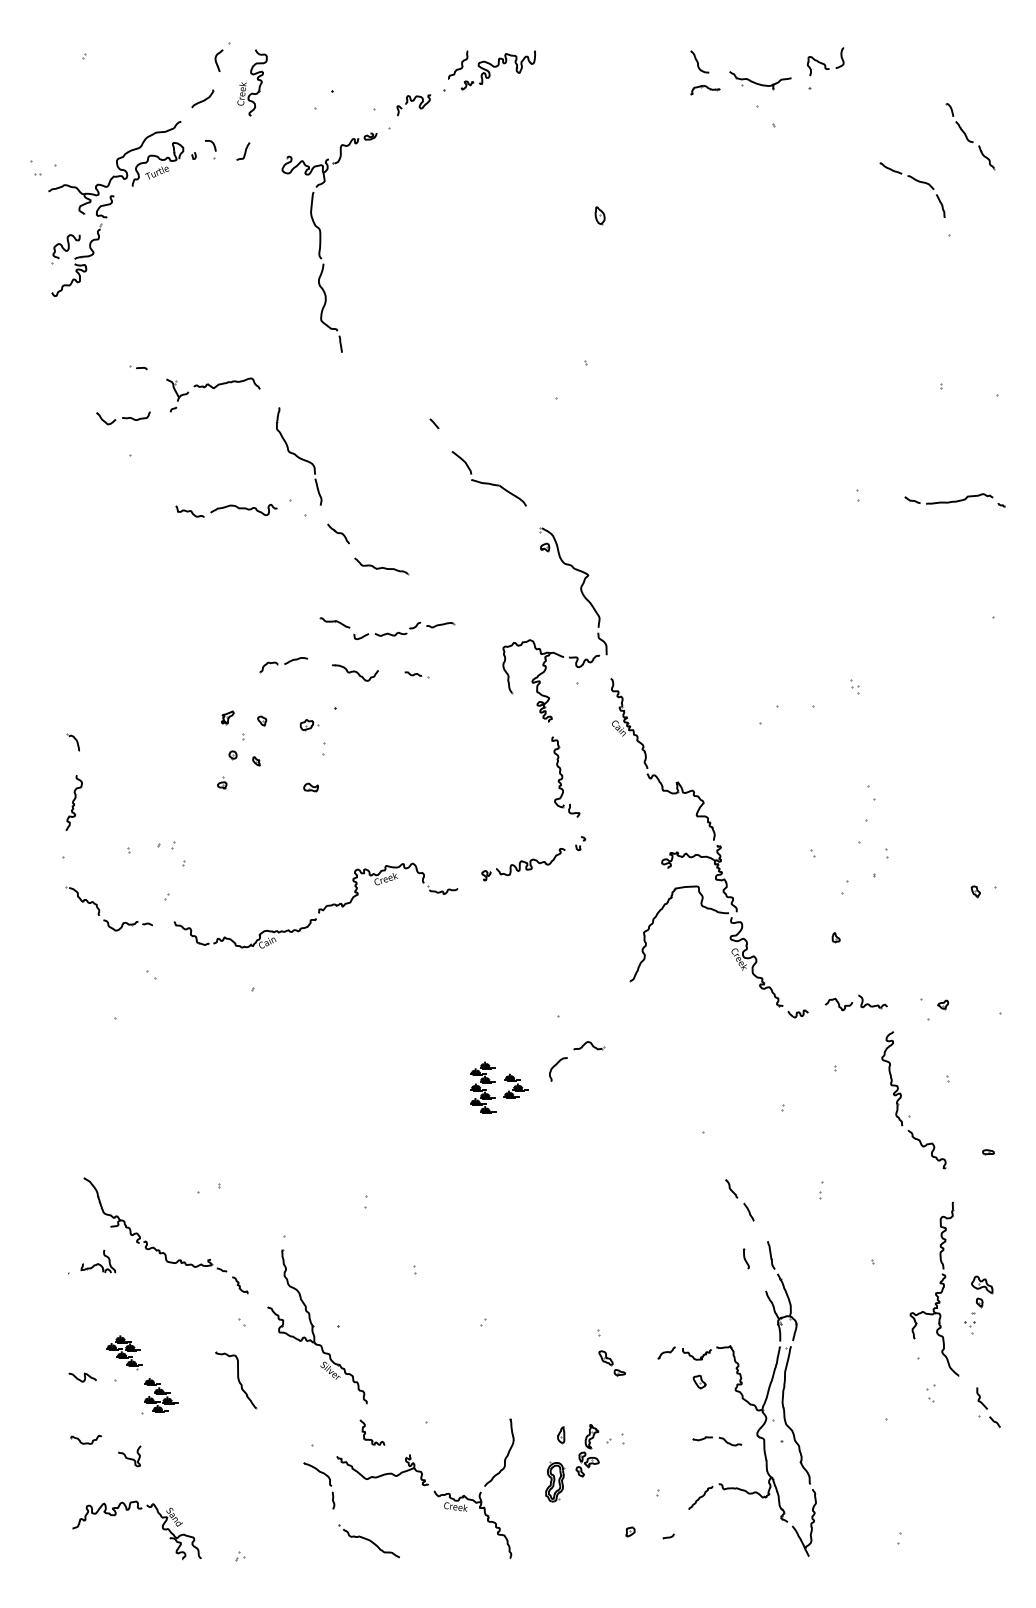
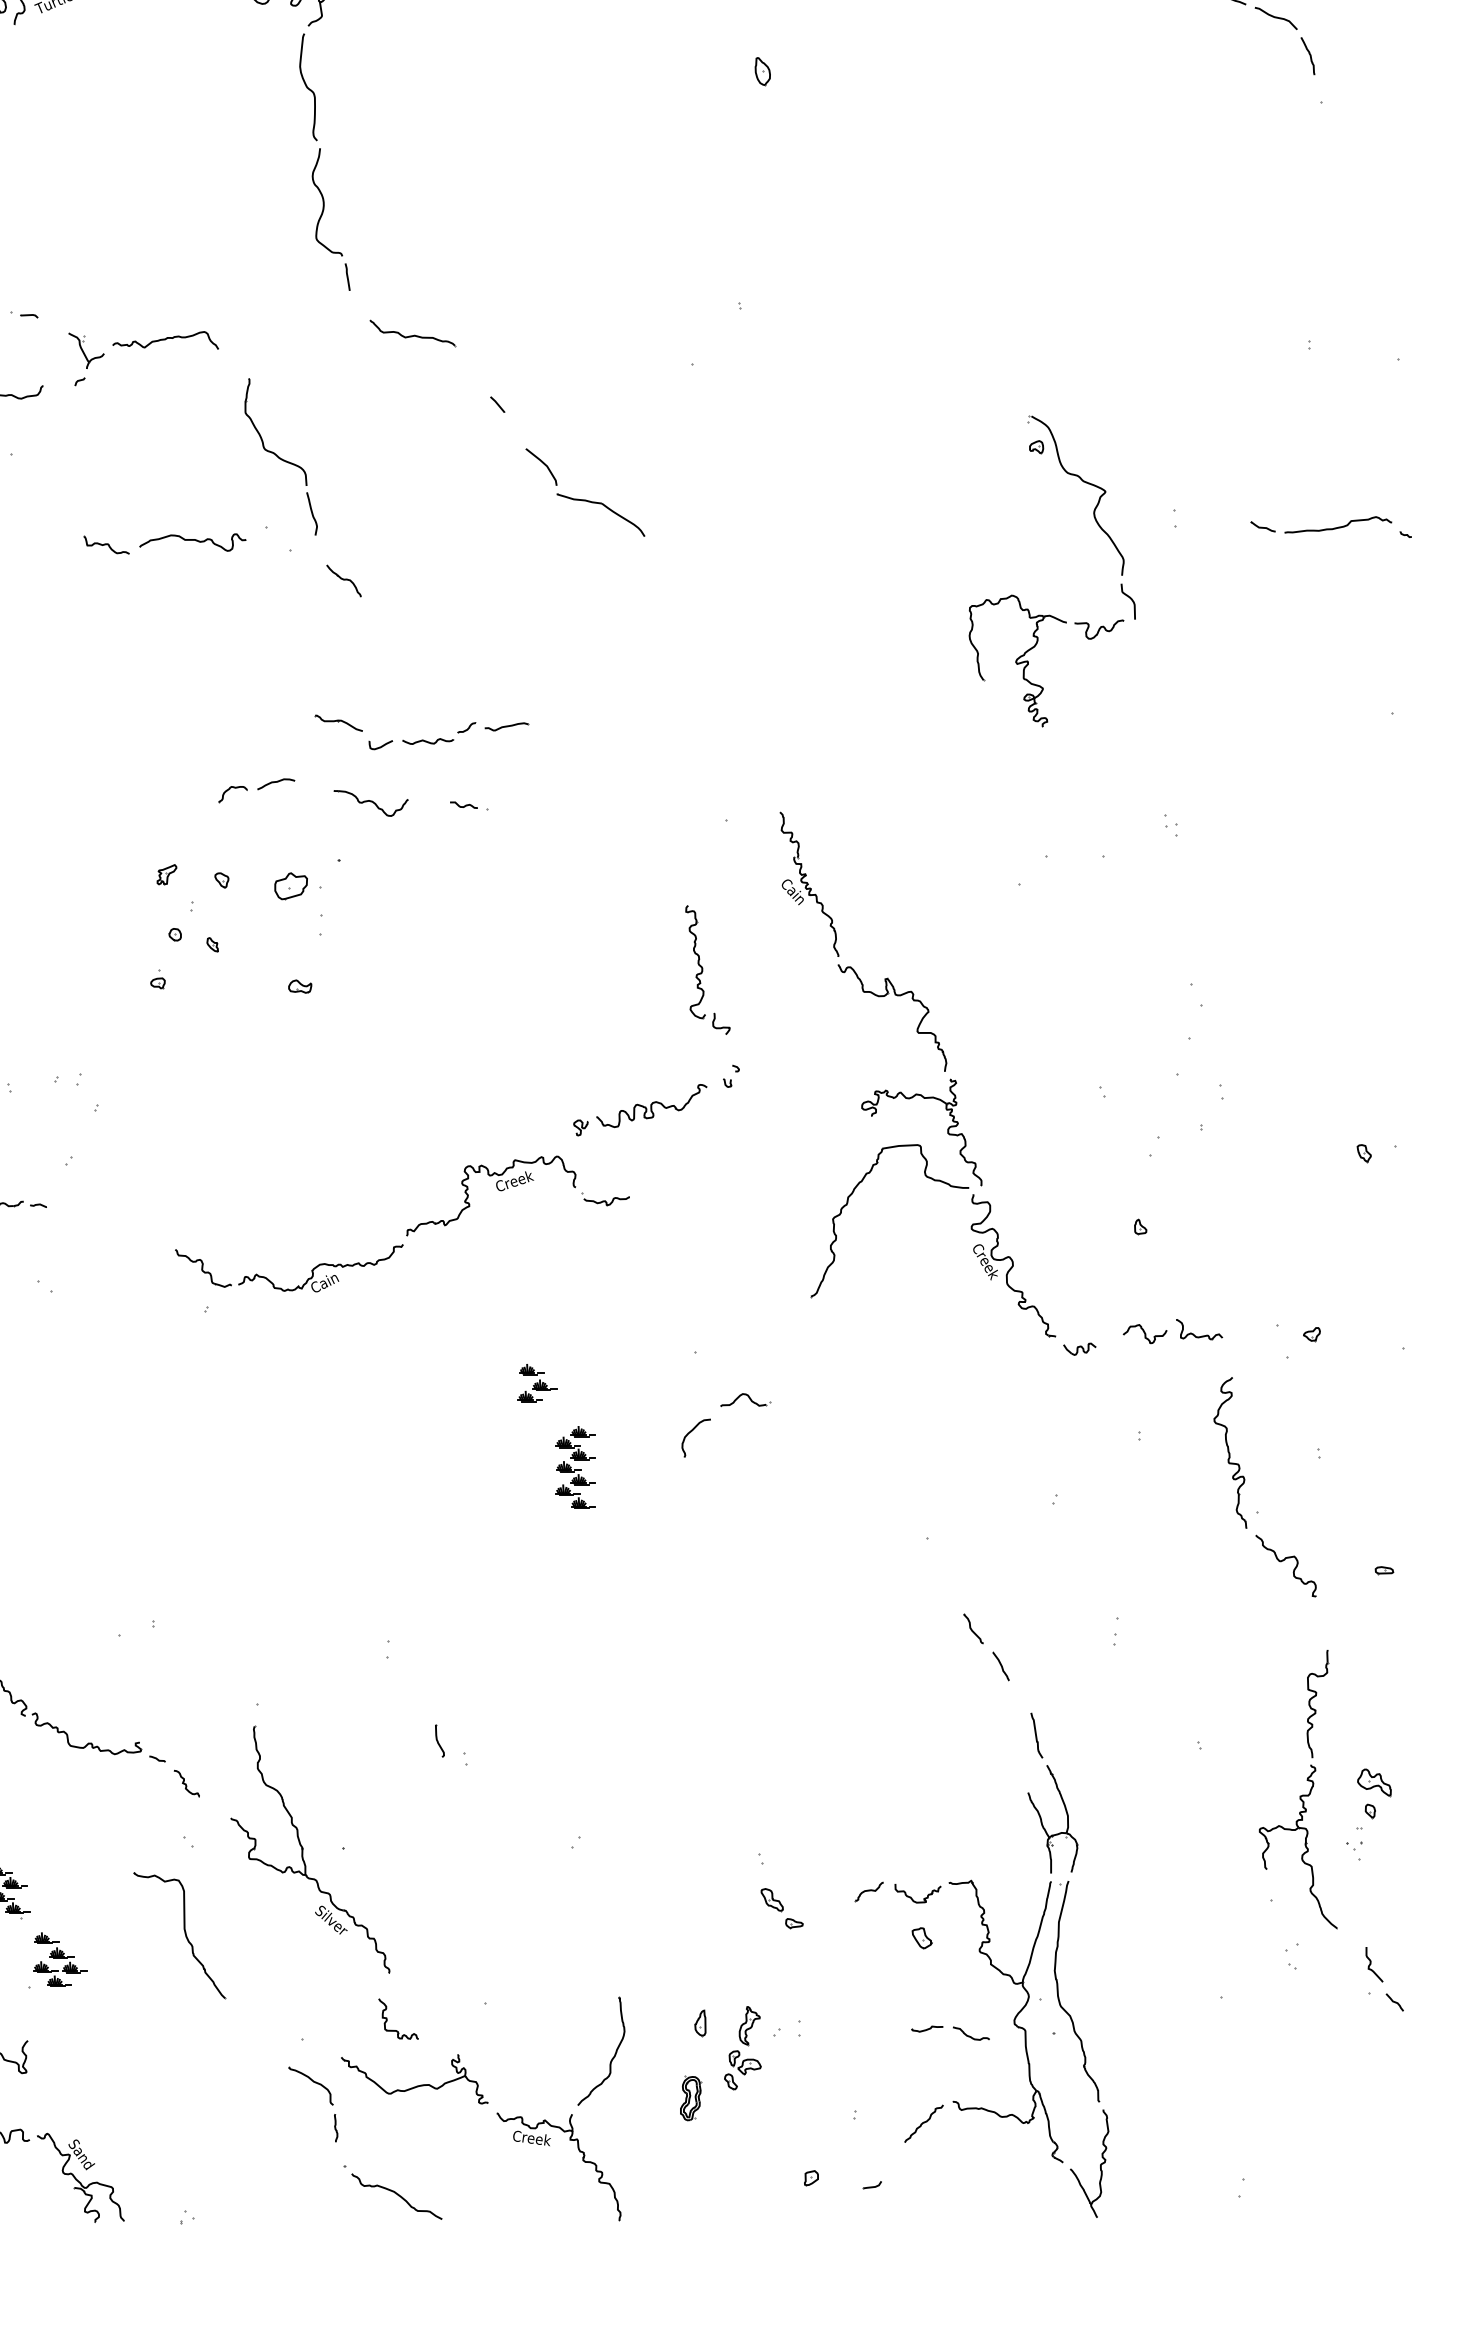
part: (381, 566) -> (412, 333), moved
part: (534, 641) -> (1019, 597), moved
part: (309, 725) -> (297, 887), size x1.6
part: (315, 905) -> (401, 1223), moved
part: (515, 1085) -> (536, 1382), moved
part: (746, 1258) -> (440, 1740), moved
part: (236, 1380) -> (180, 1935), size x1.4
part: (555, 1481) -> (691, 2097), size x0.7

